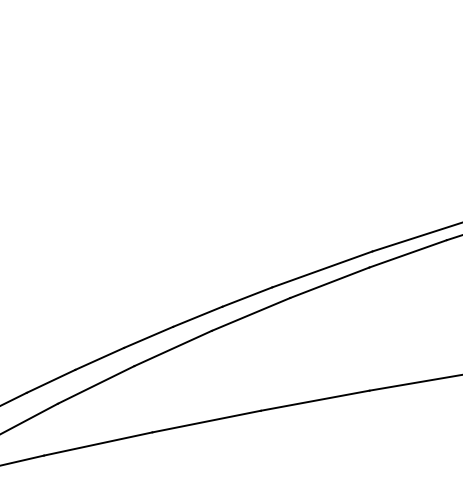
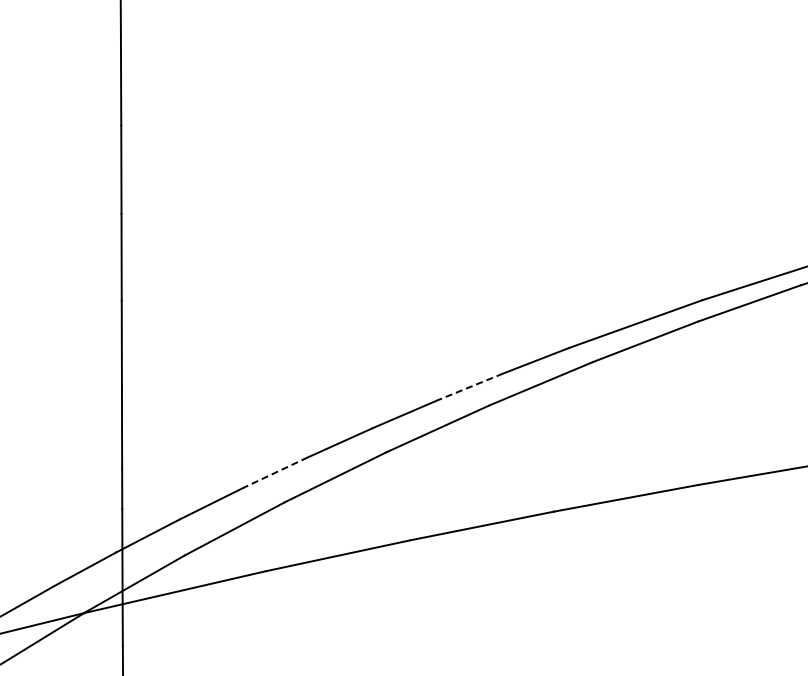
line: (197, 317) -> (469, 387), solid -> dashed
line: (50, 381) -> (275, 472), solid -> dashed

